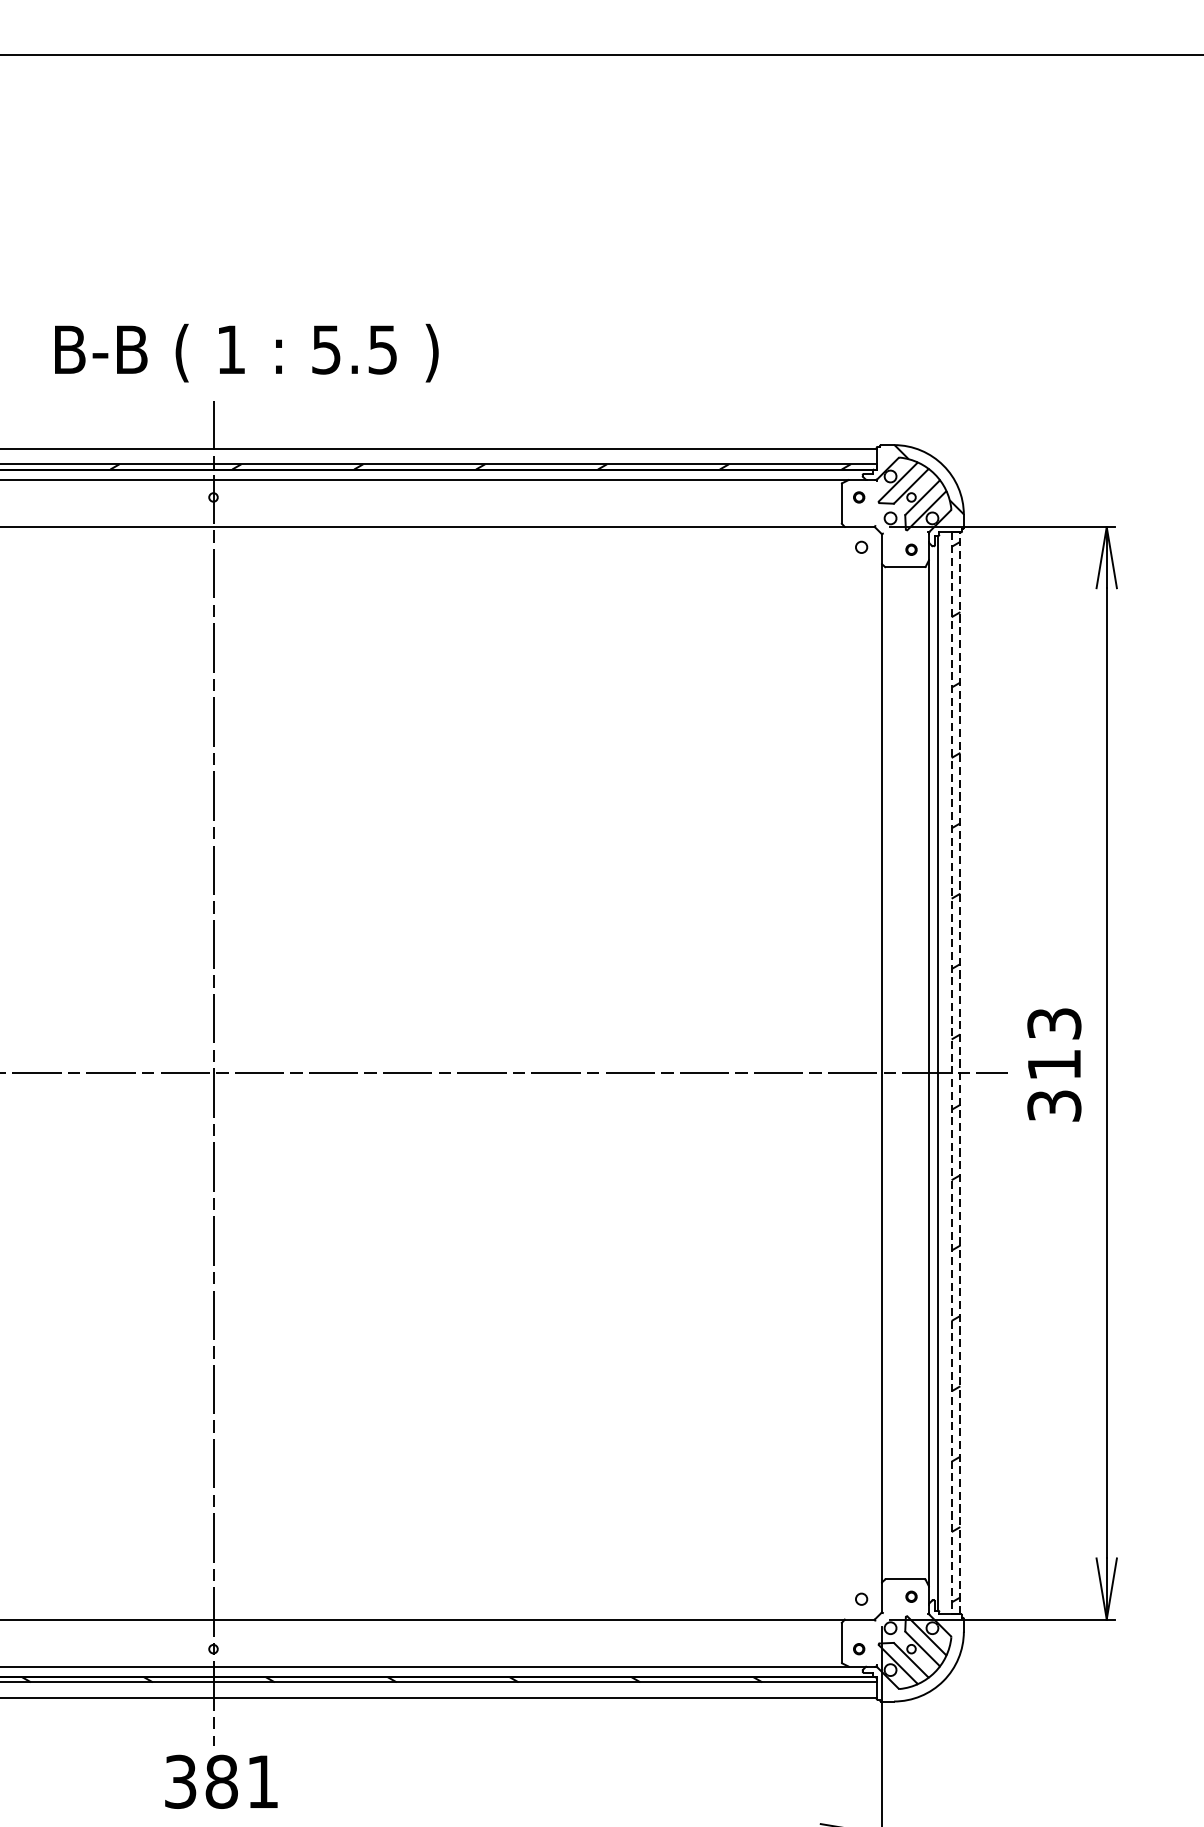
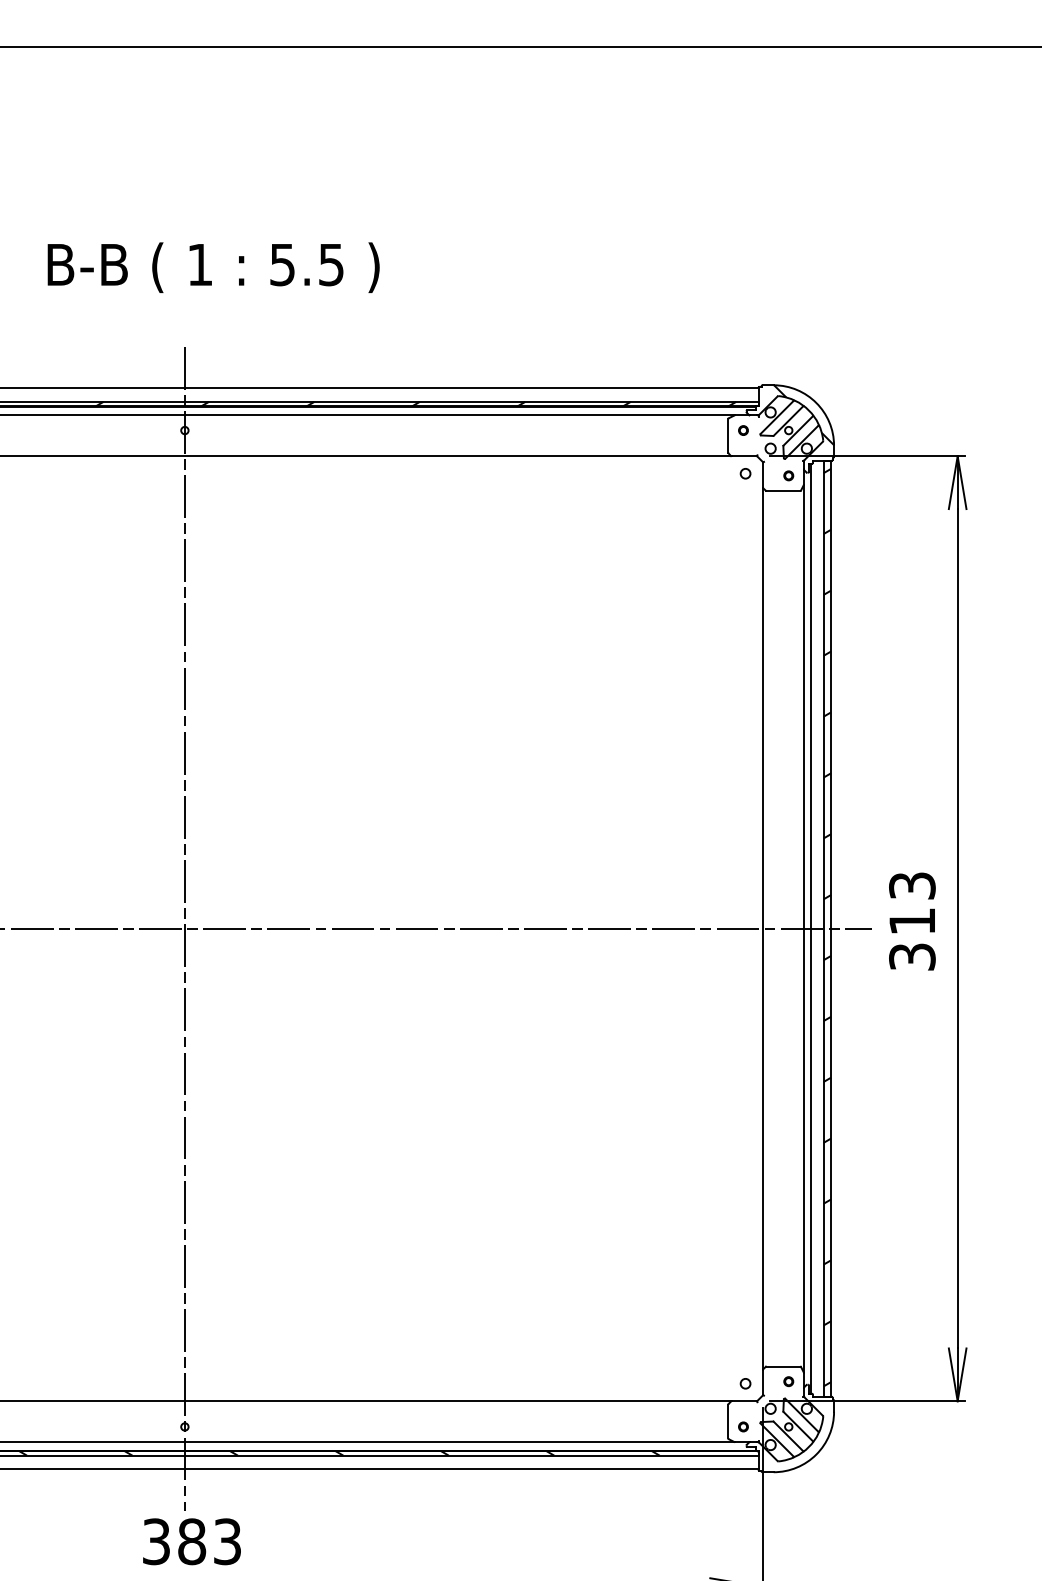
text: (246, 352) -> (213, 267), moved
line: (951, 1073) -> (823, 928), dashed -> solid
line: (960, 1073) -> (831, 928), dashed -> solid
text: (262, 1781) -> (227, 1541), 381 -> 383

